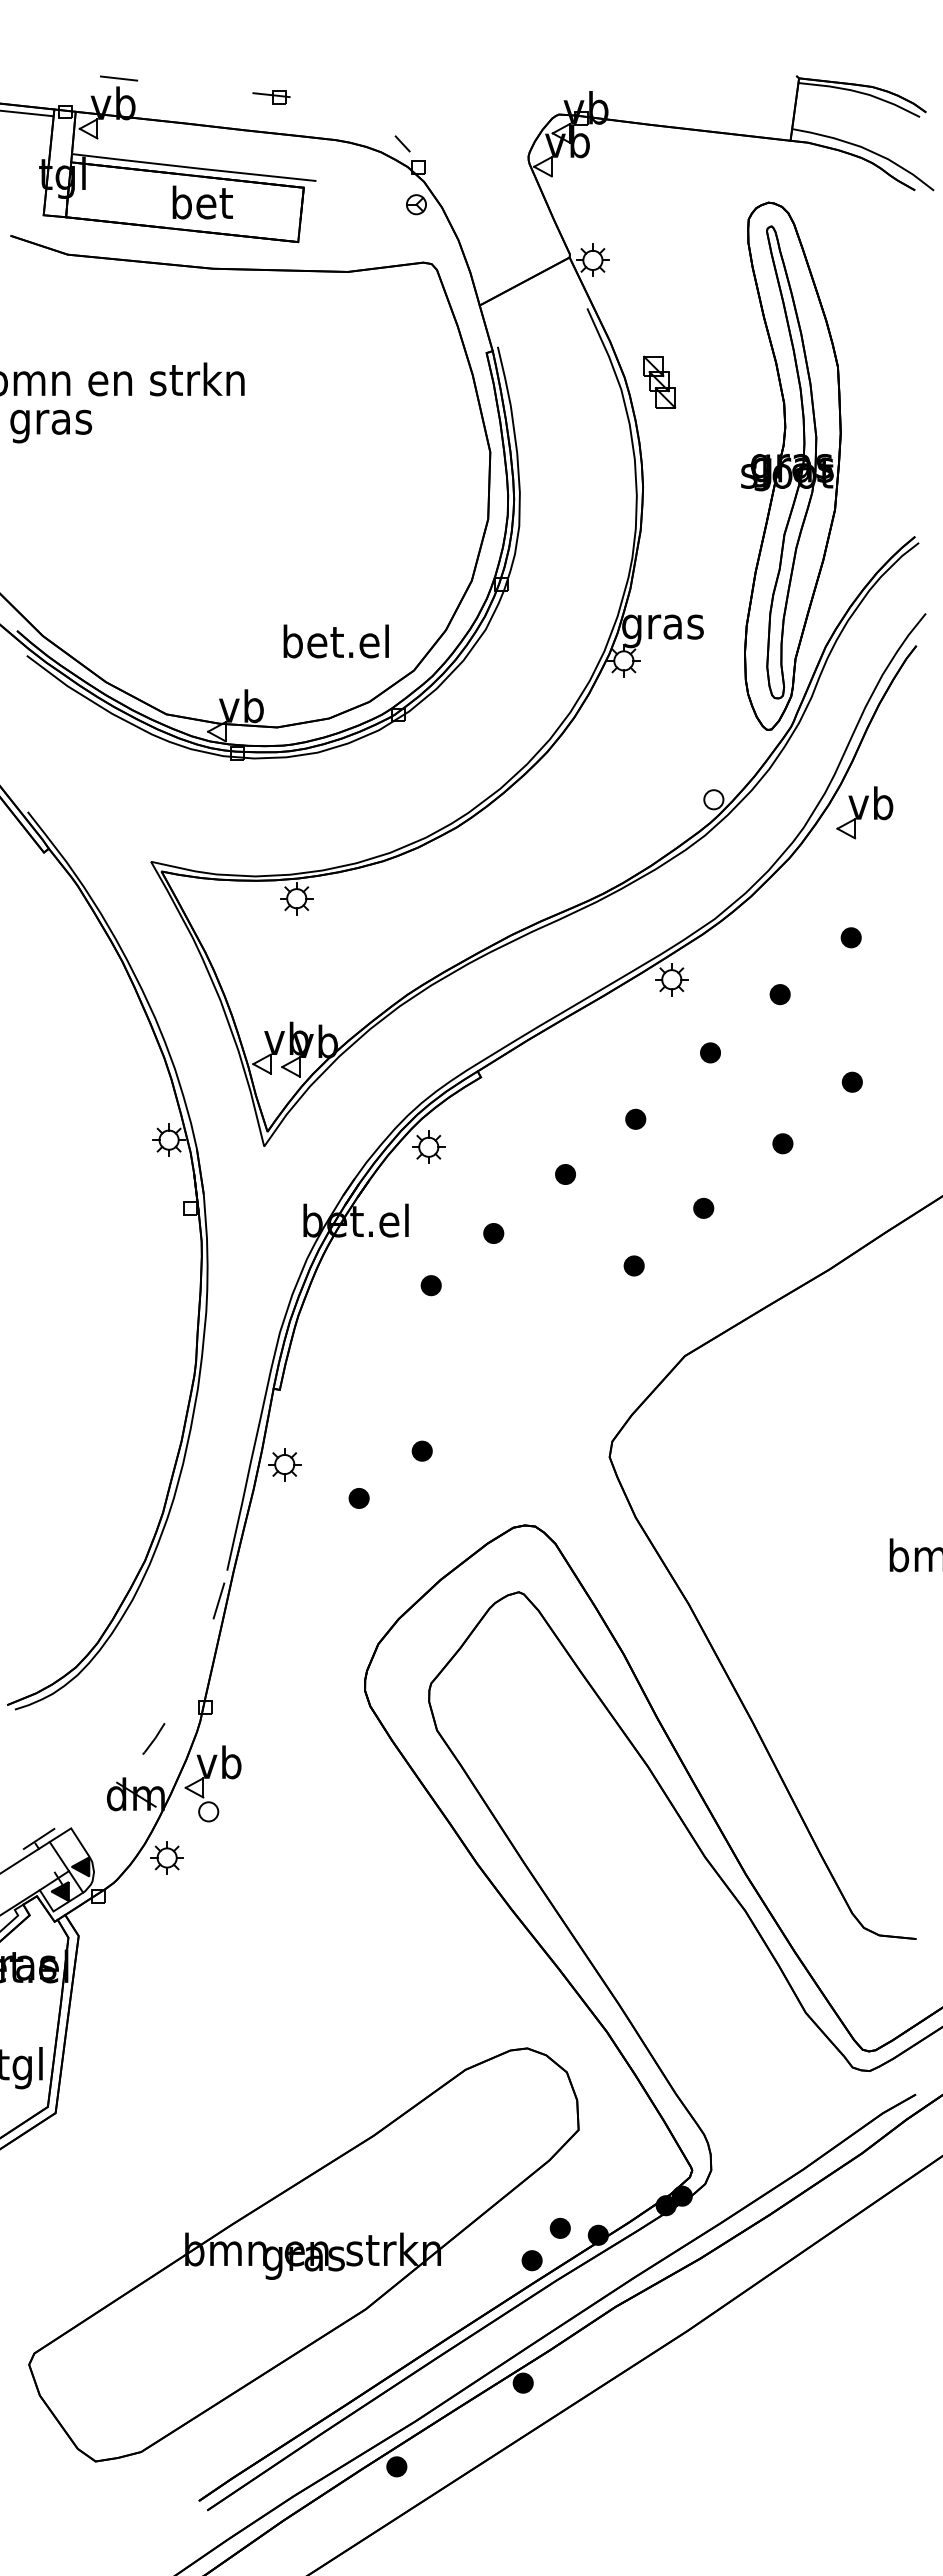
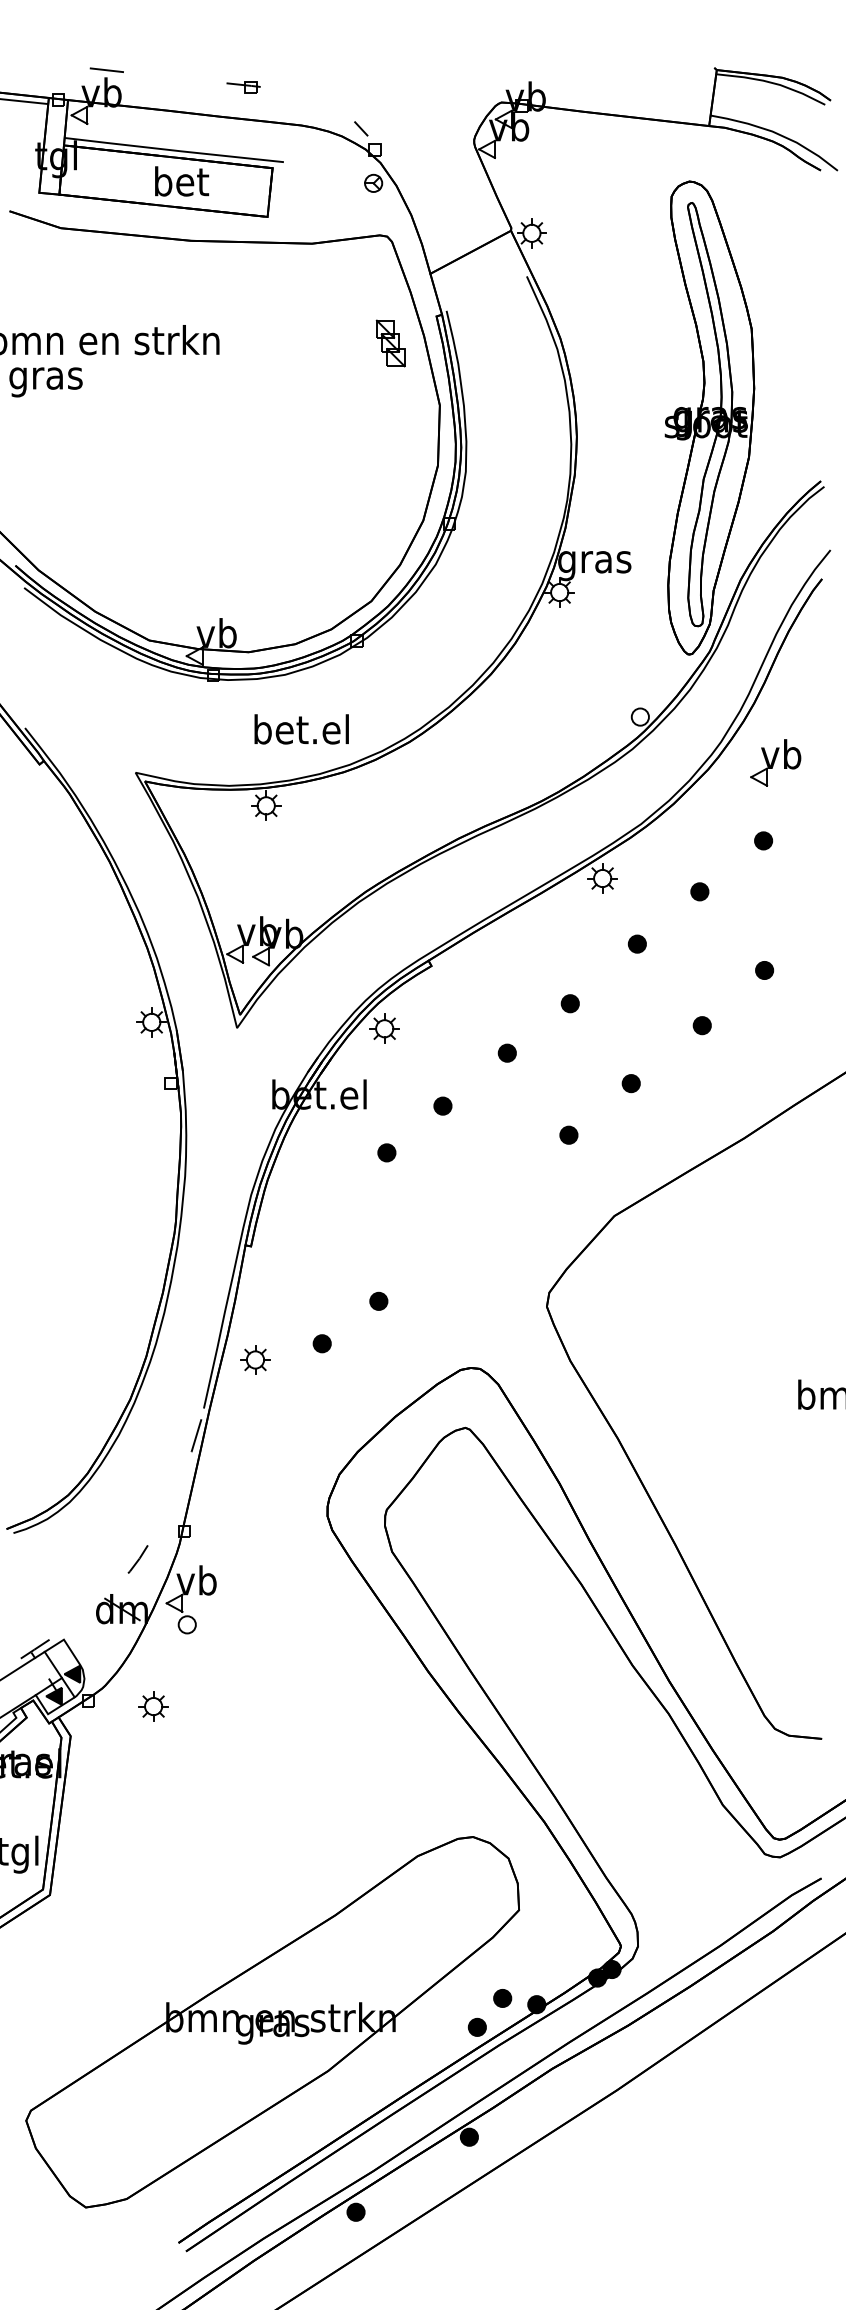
part: (659, 381) -> (390, 342), moved
text: (335, 641) -> (301, 729), moved
part: (864, 812) -> (775, 762), moved
part: (284, 1464) -> (255, 1359), moved
part: (166, 1857) -> (153, 1706), moved

